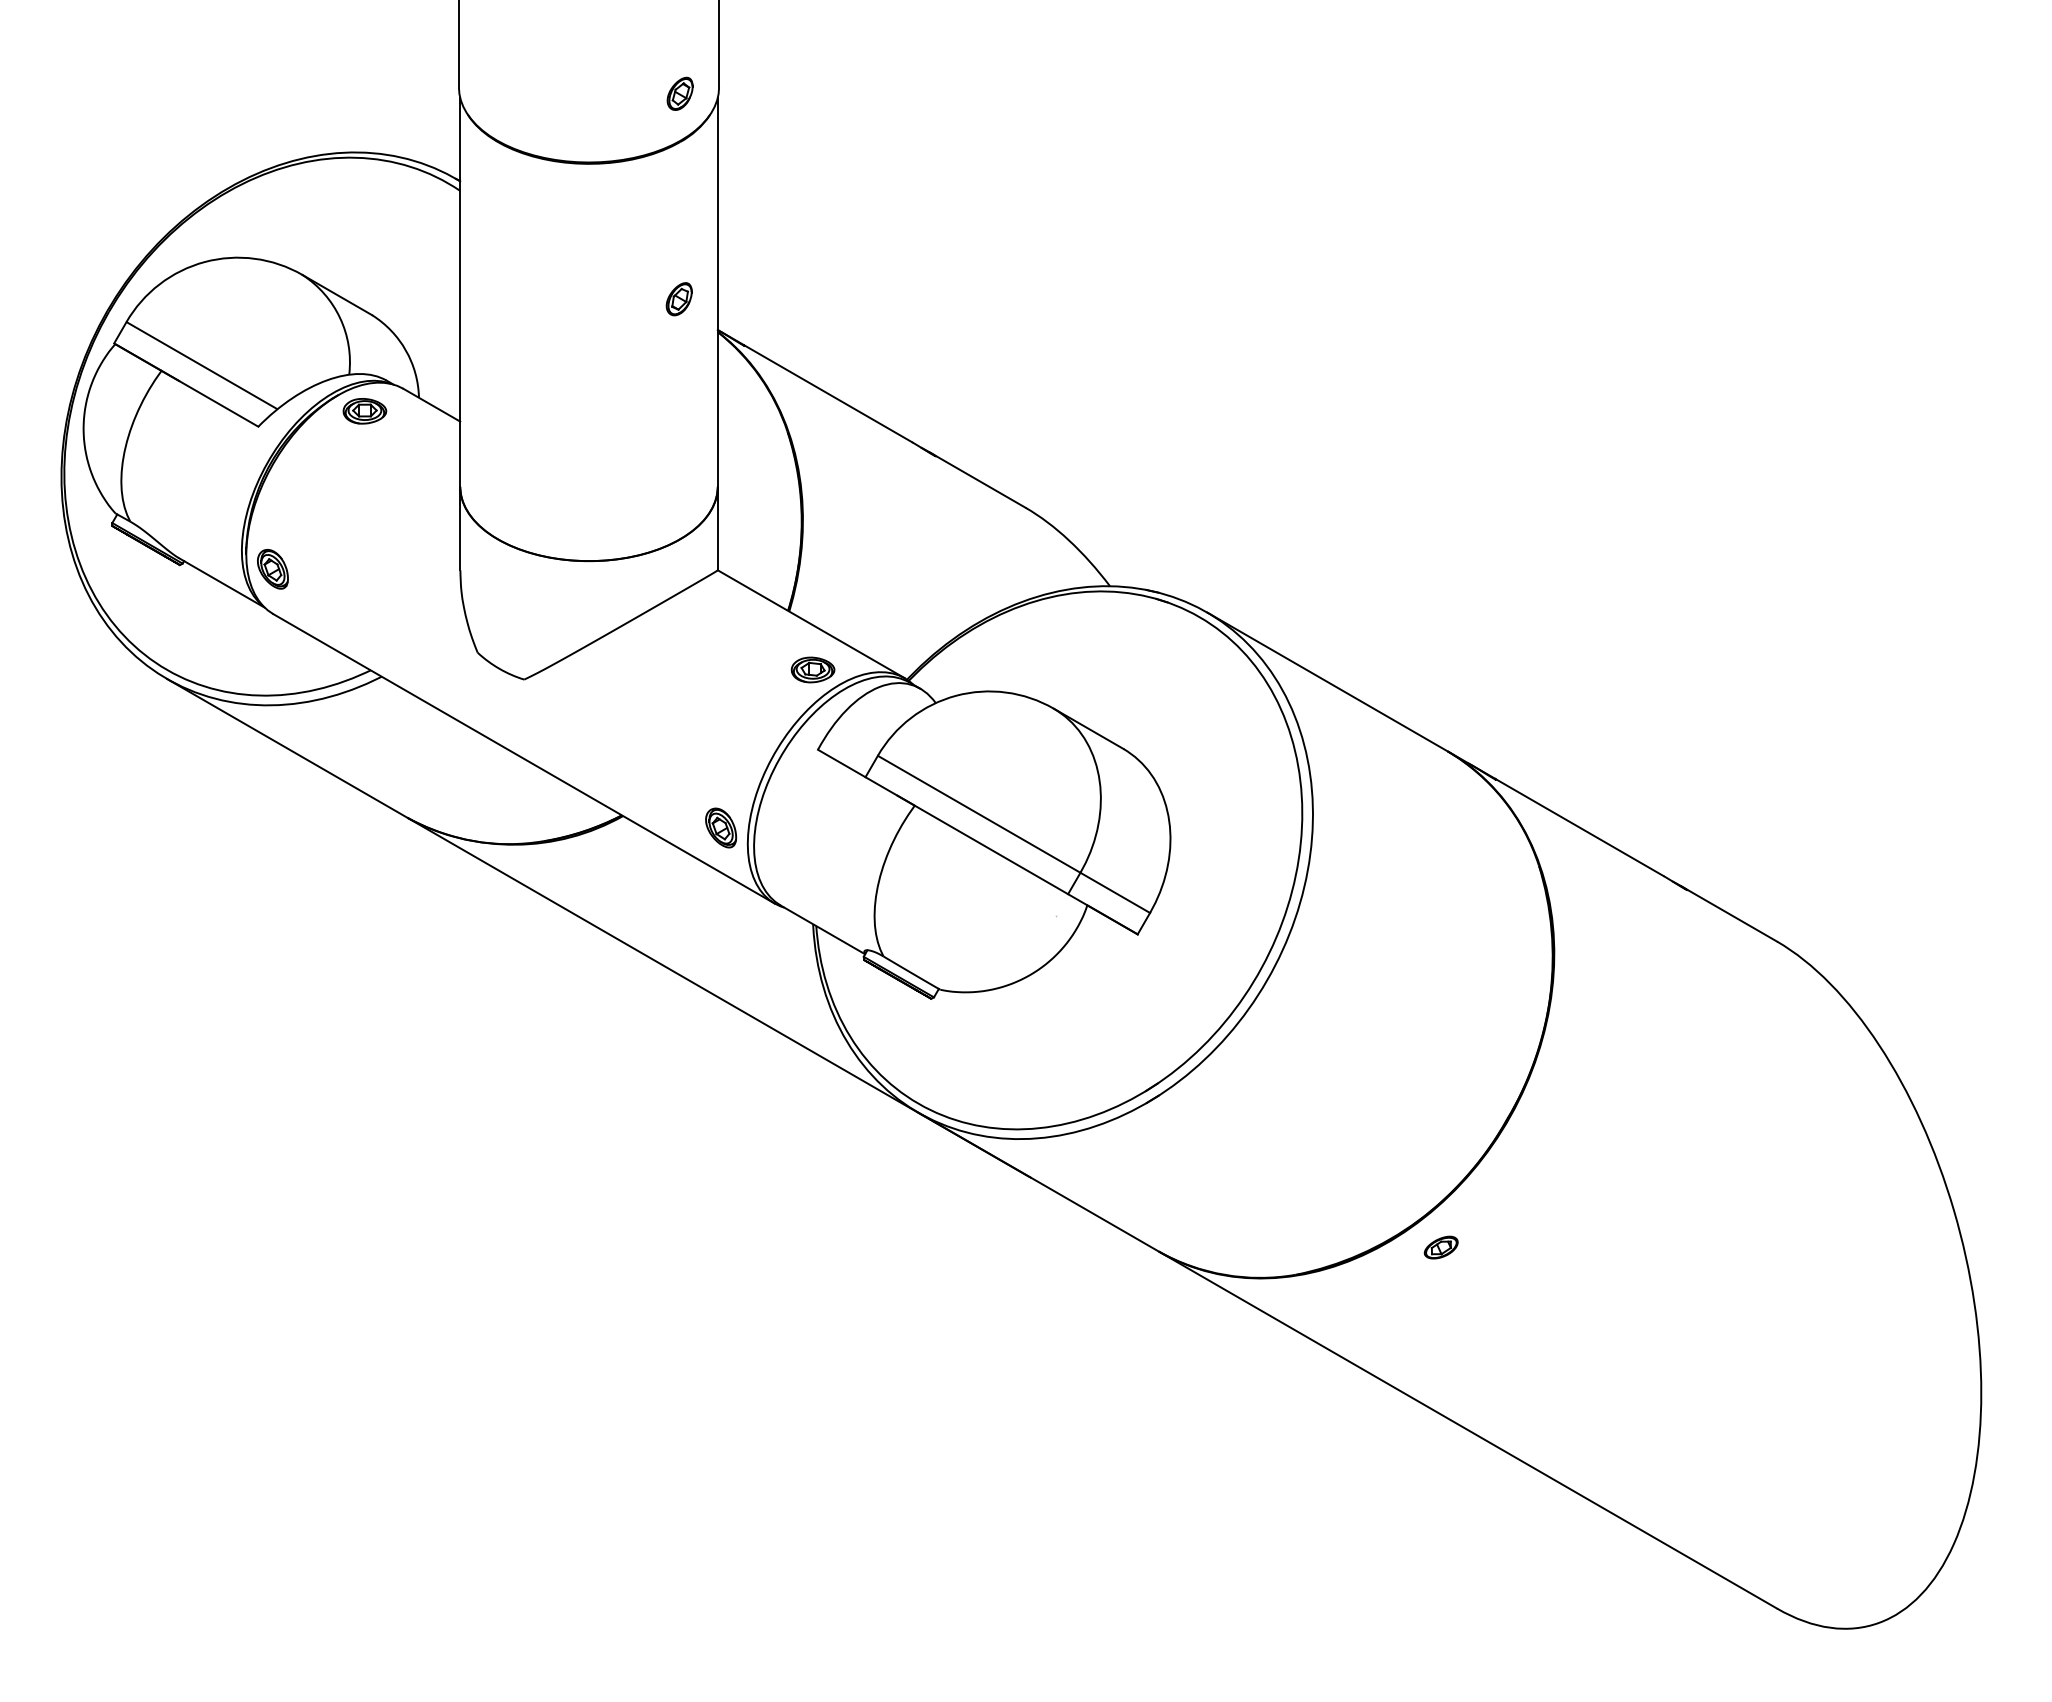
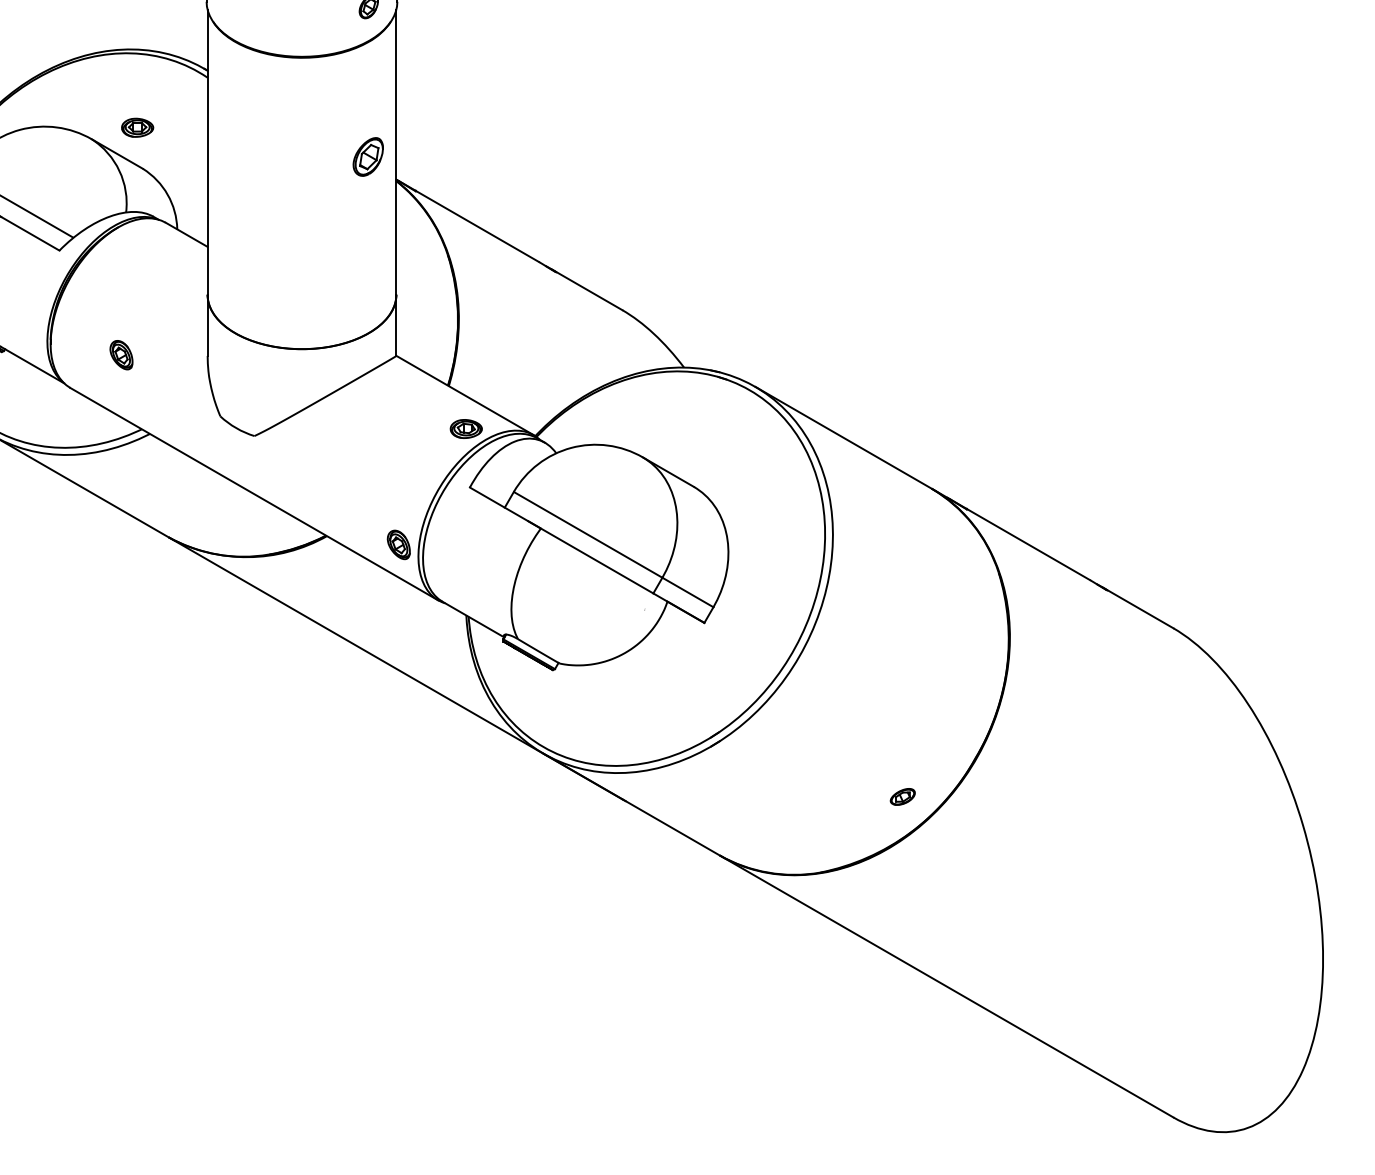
part: (678, 299) -> (367, 157), size x1.6
part: (364, 411) -> (137, 127), moved
part: (272, 569) -> (121, 355), moved
part: (1440, 1247) -> (902, 796), moved

